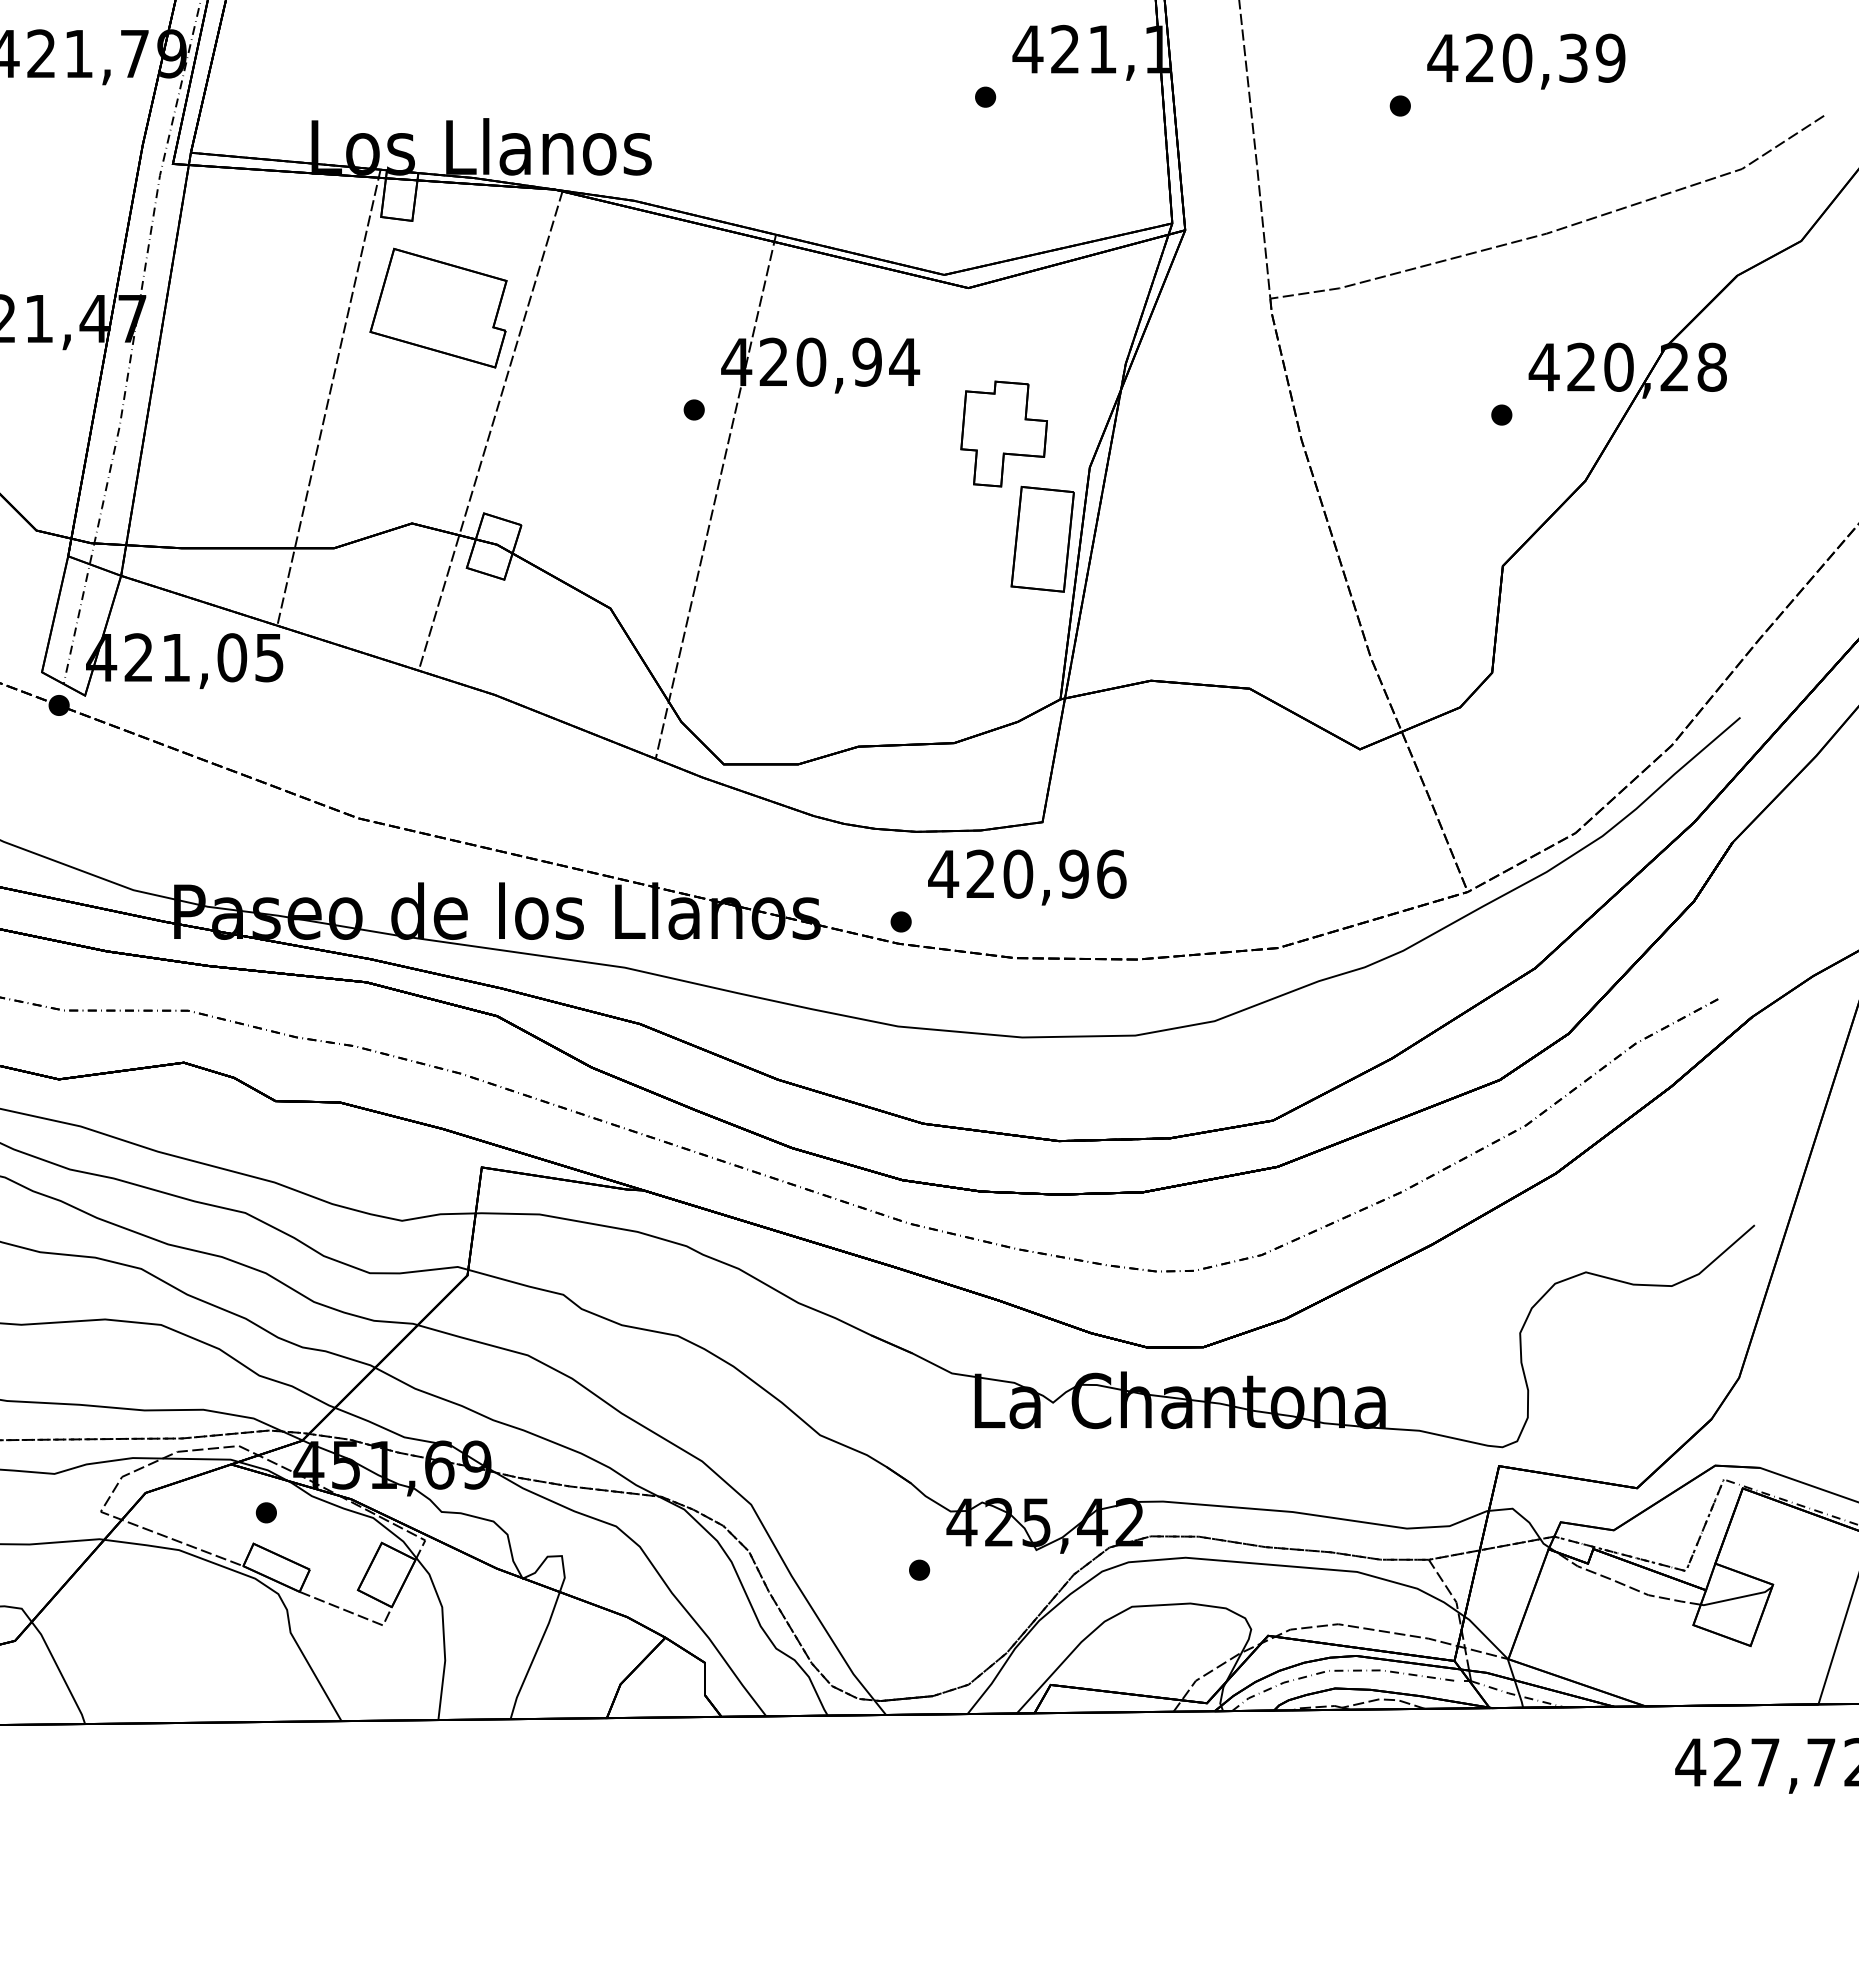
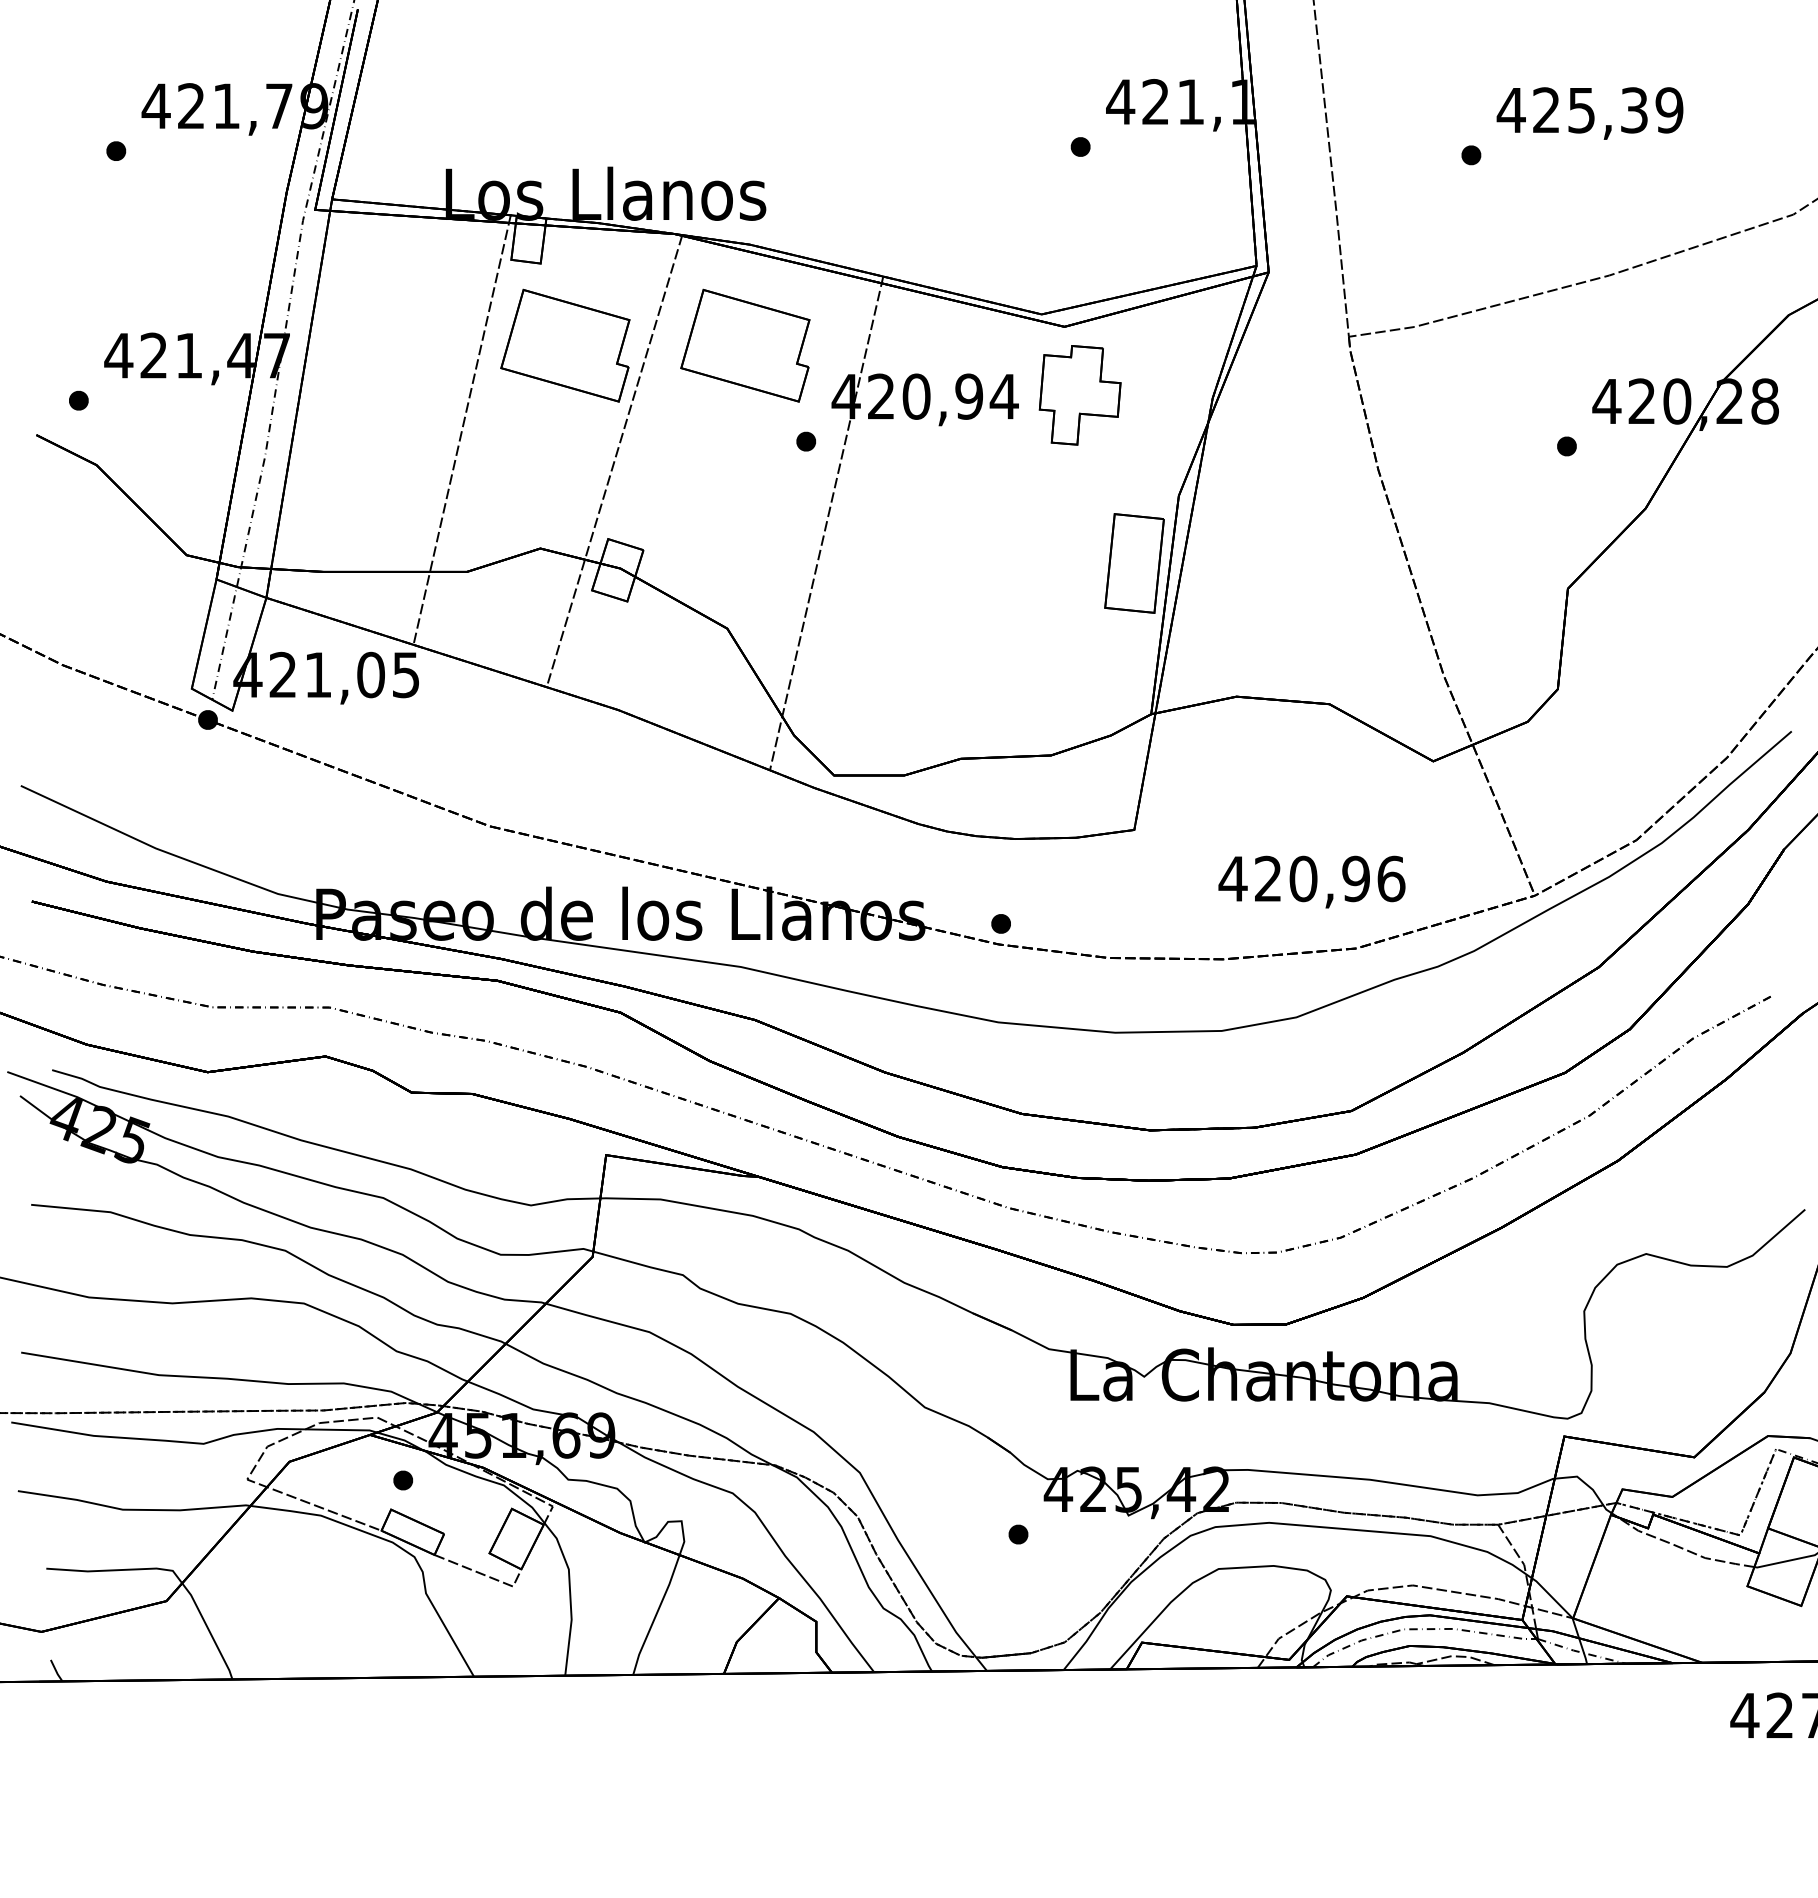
text: (1517, 58) -> (1581, 110), 420,39 -> 425,39
part: (629, 307) -> (745, 345), added
part: (1003, 434) -> (1079, 395), moved
text: (1026, 876) -> (1311, 881), moved

